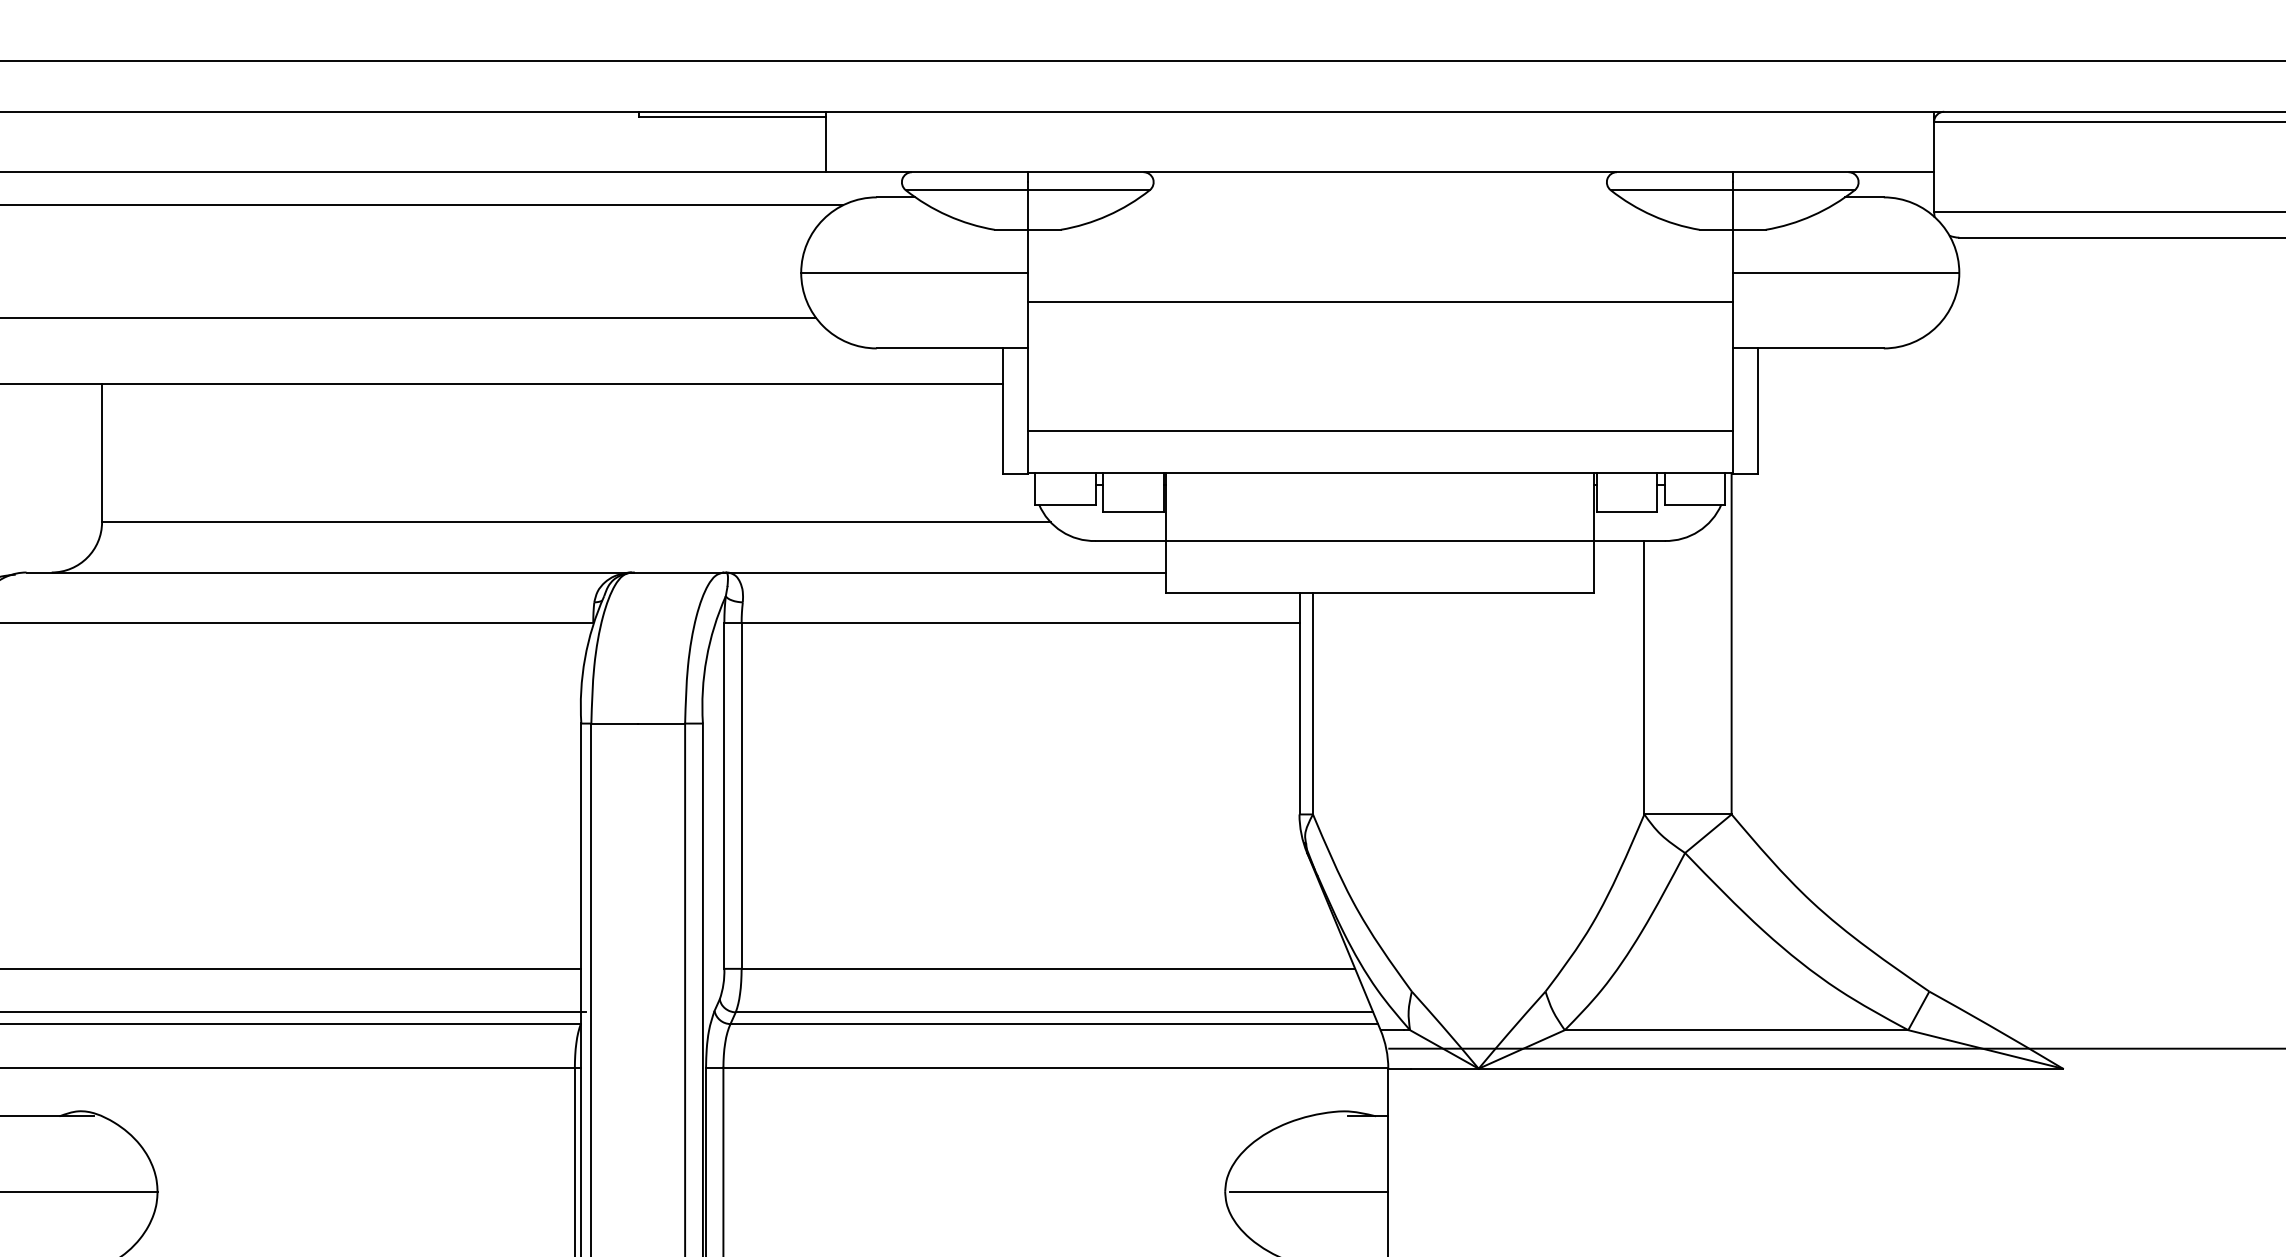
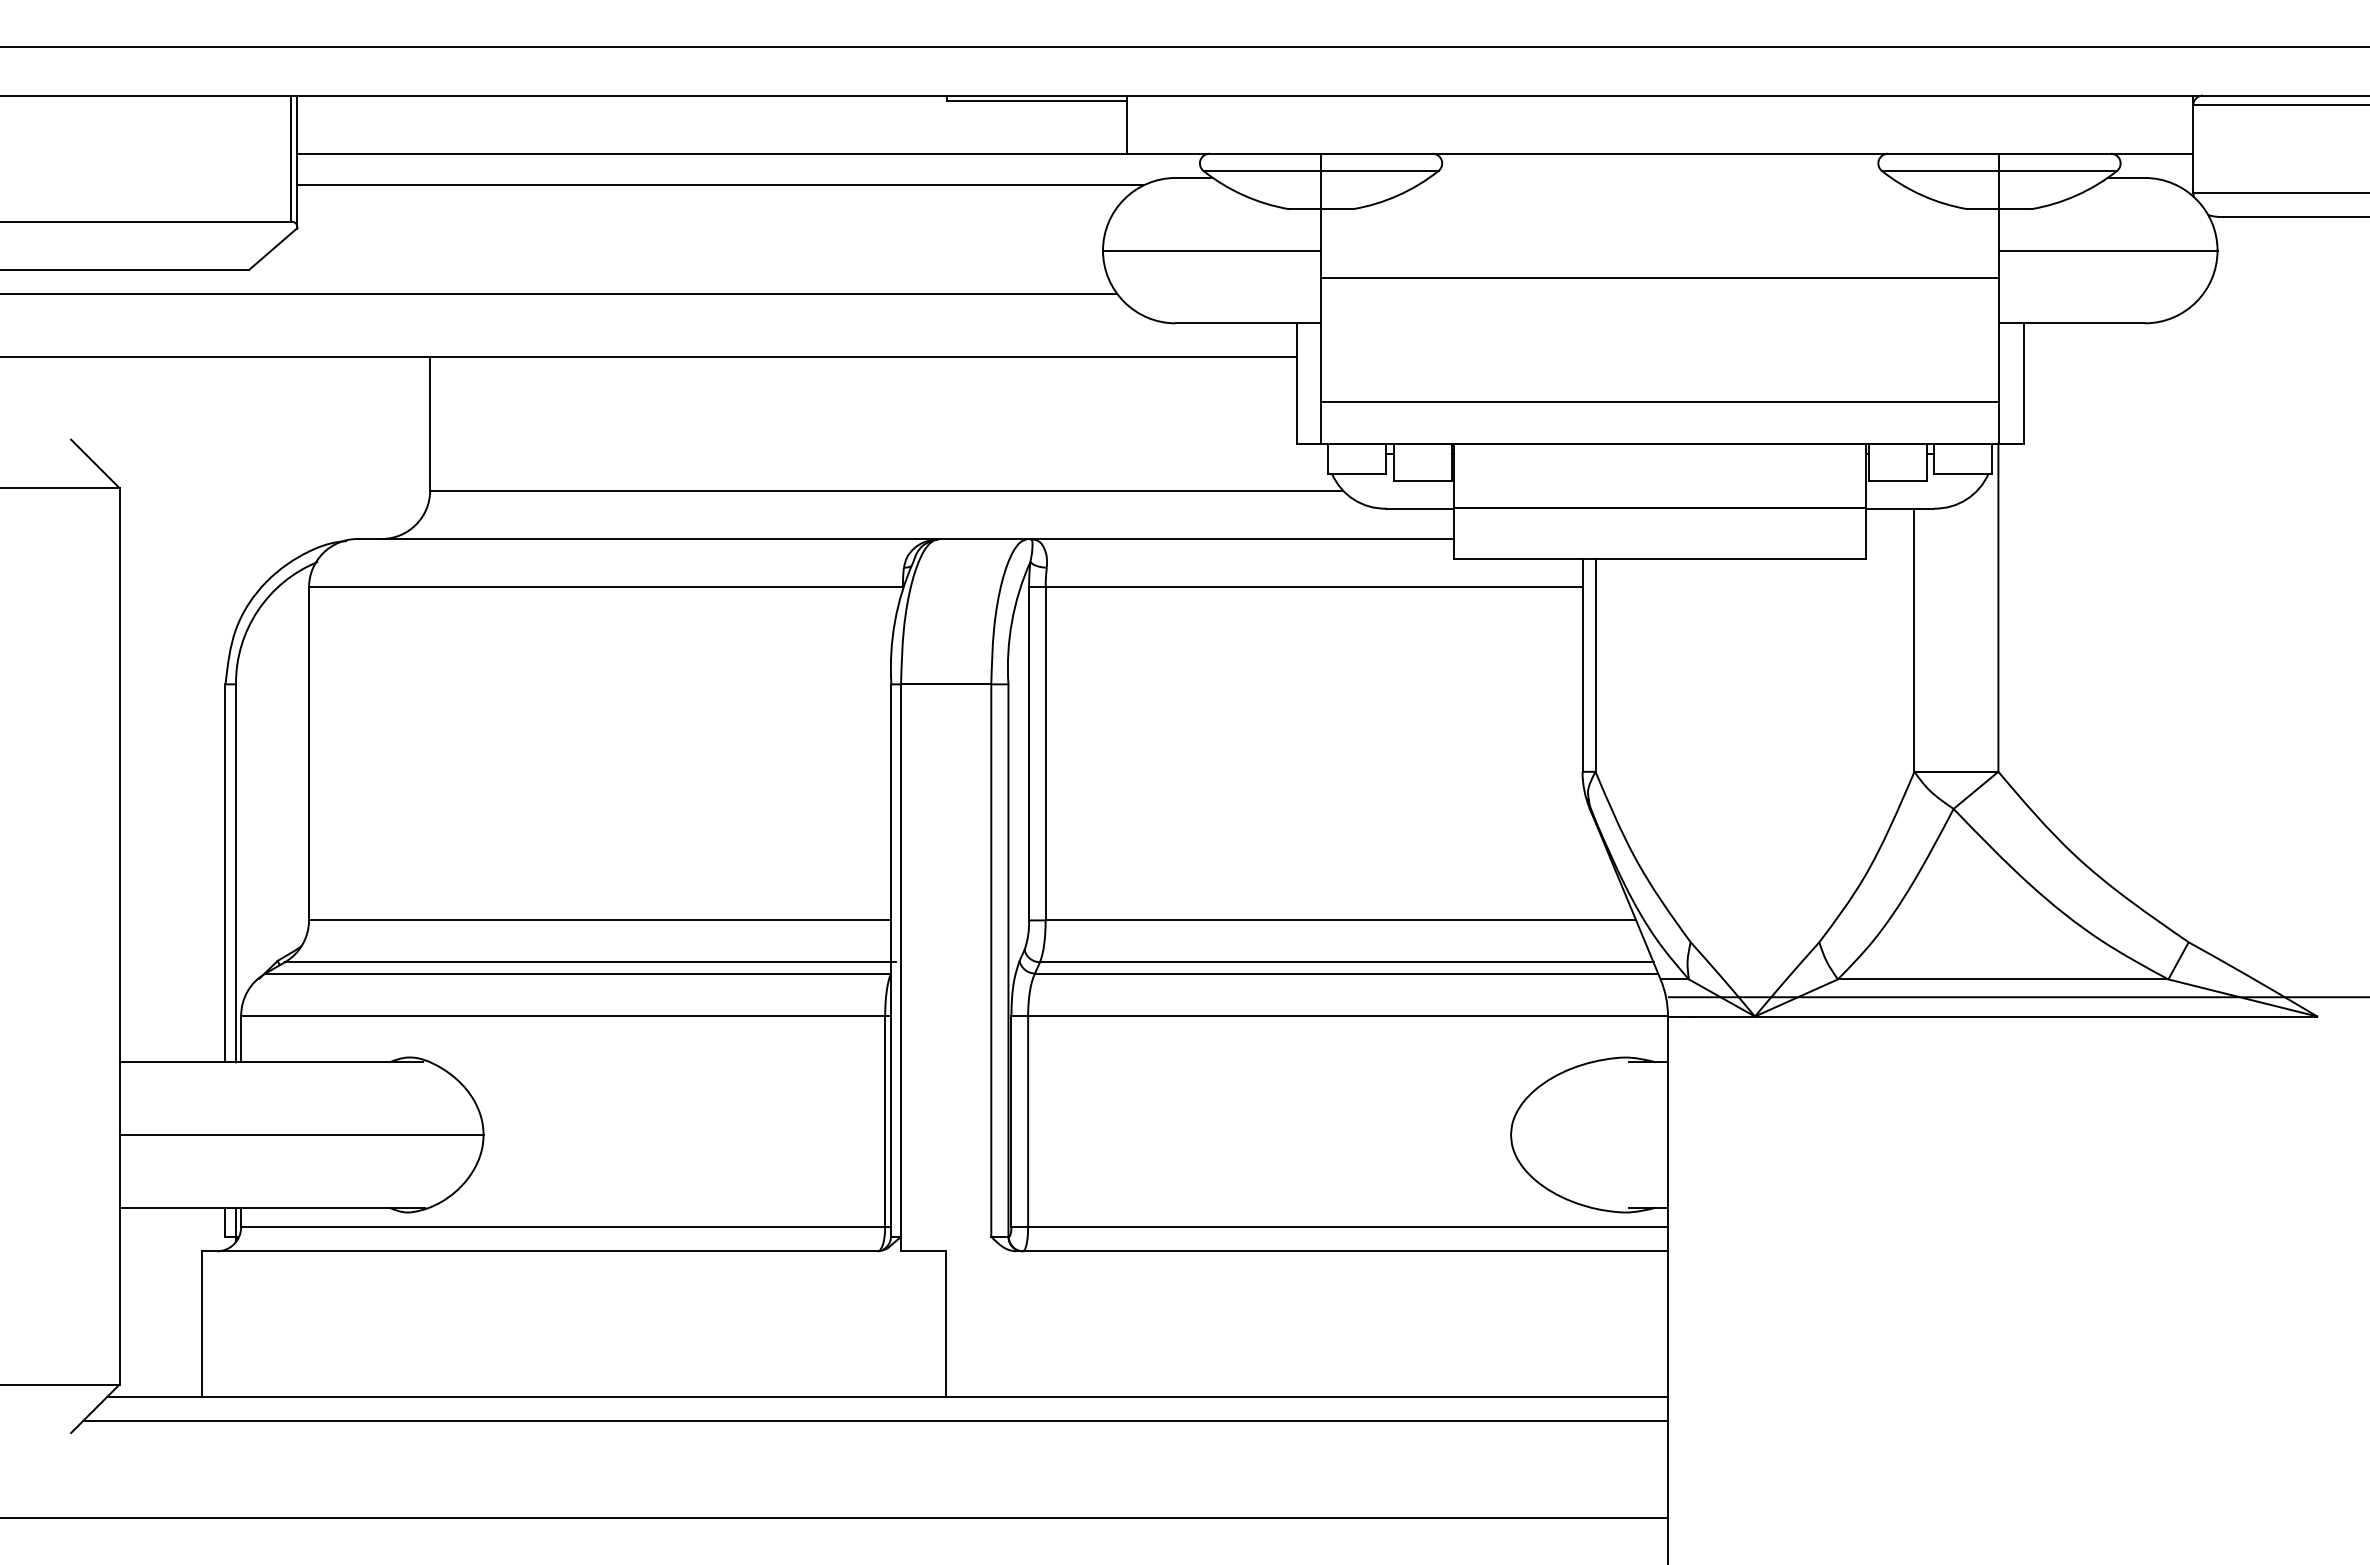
line: (1308, 1192) -> (1591, 1135), removed

